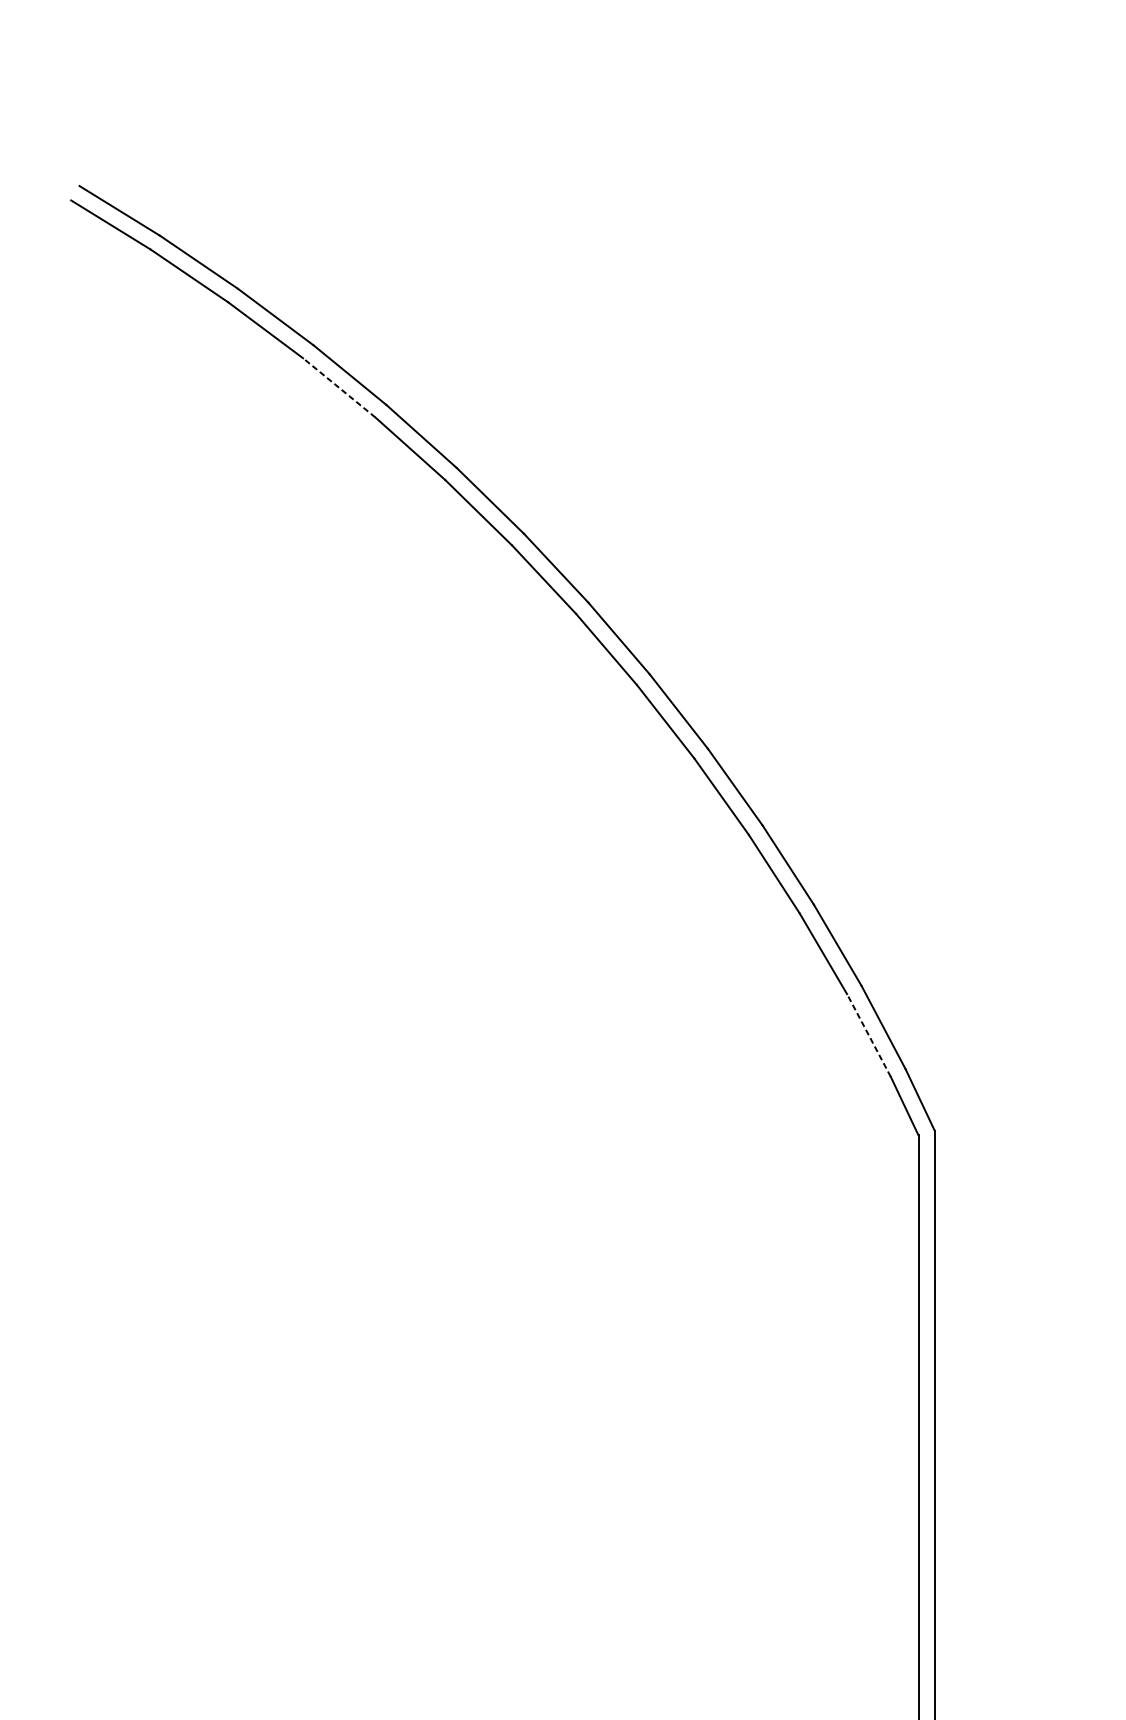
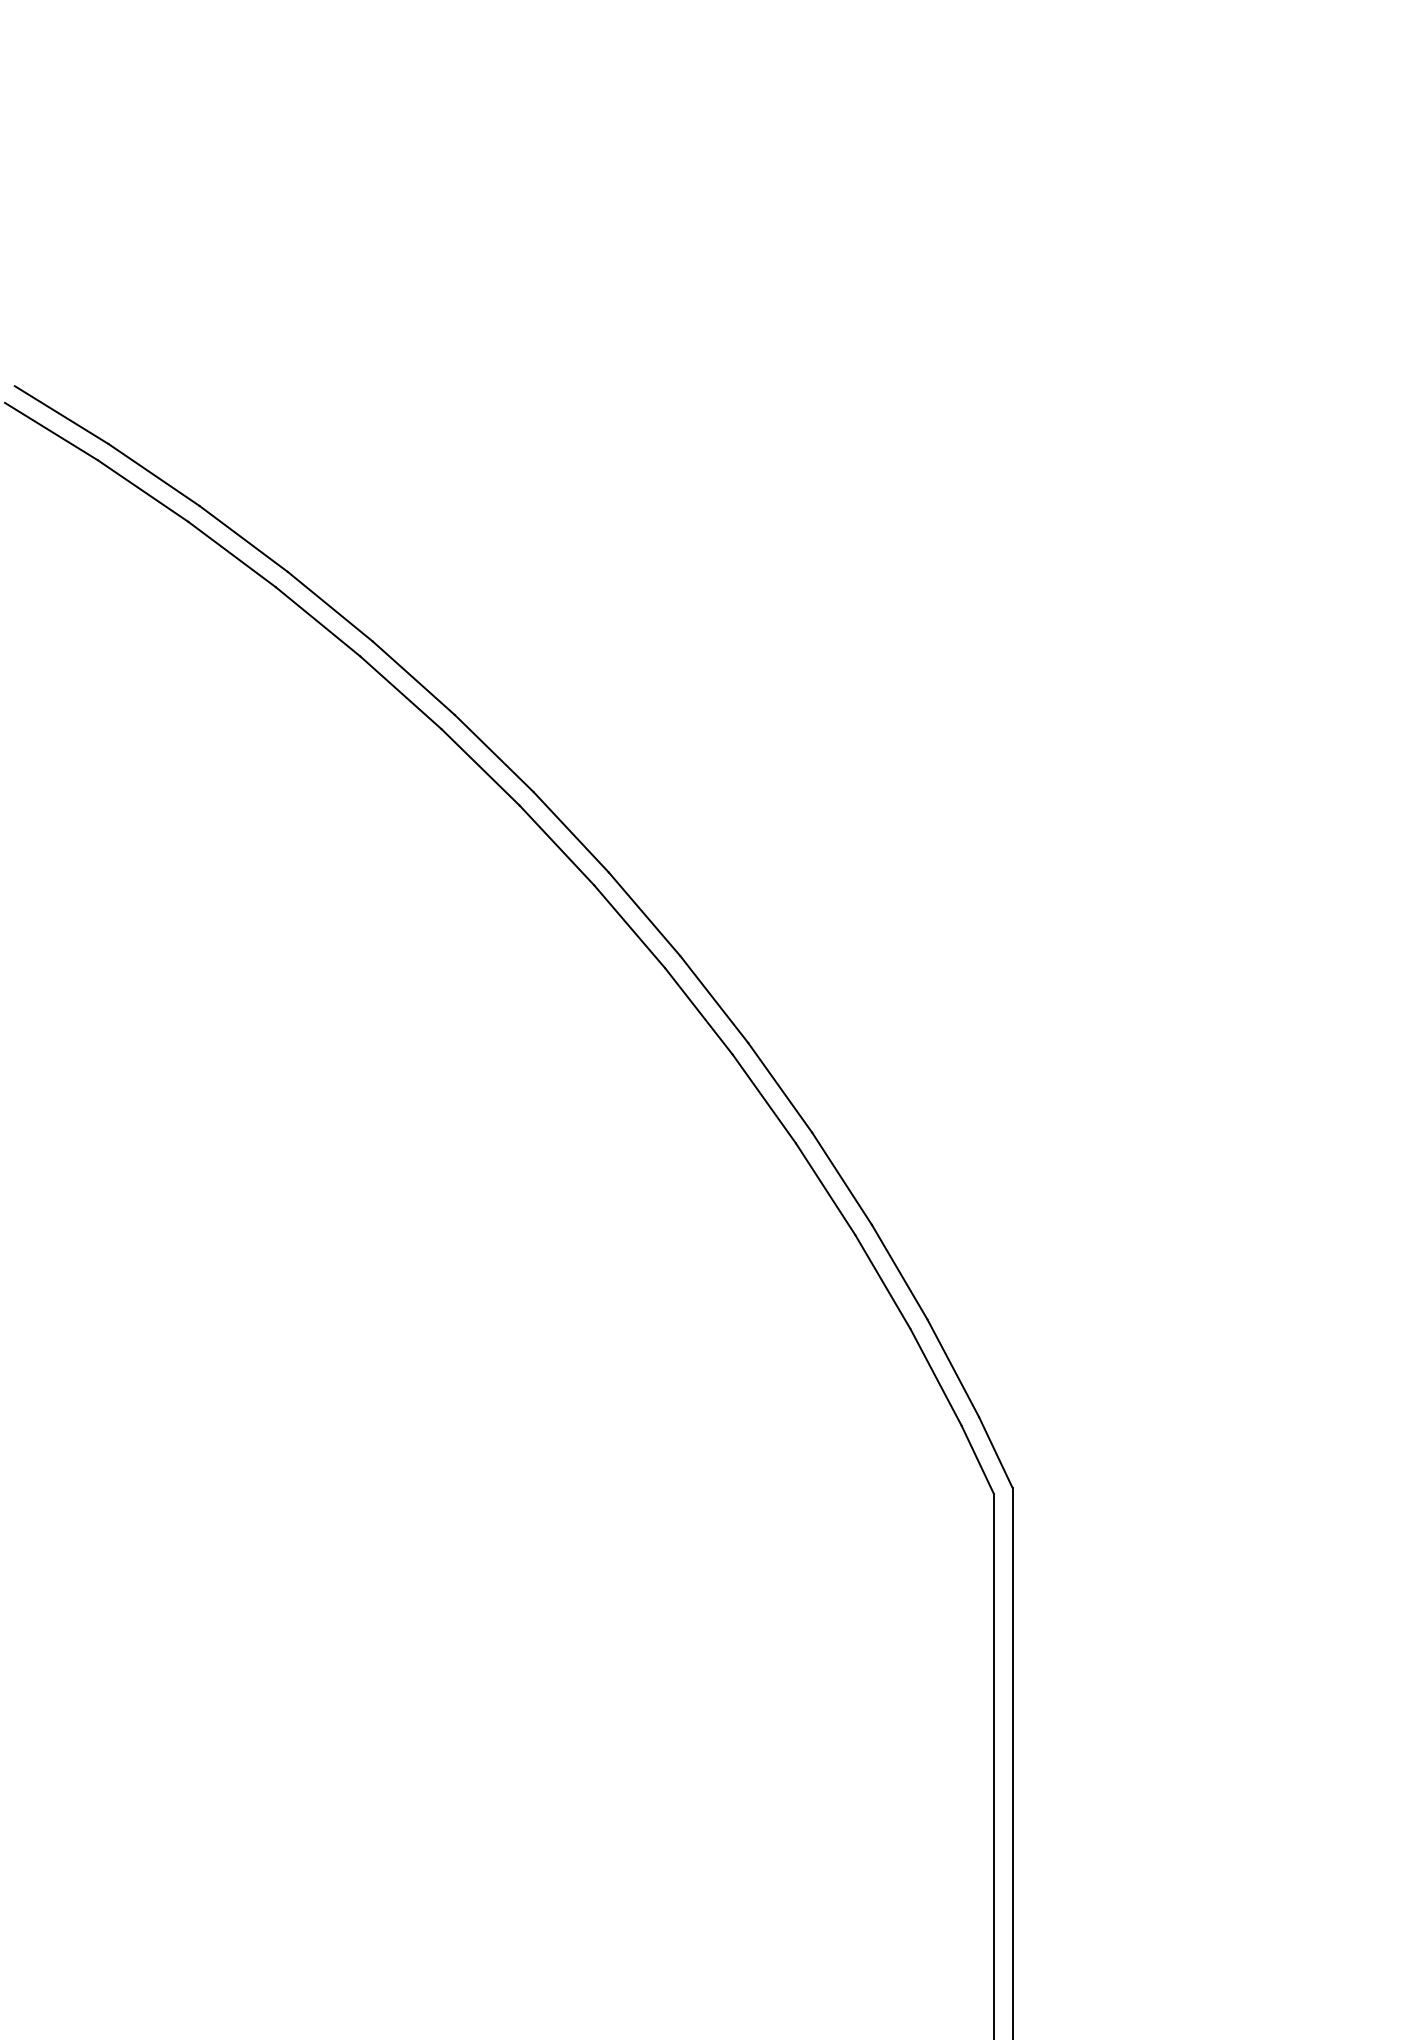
line: (338, 387) -> (317, 621), dashed -> solid
line: (869, 1035) -> (936, 1377), dashed -> solid

